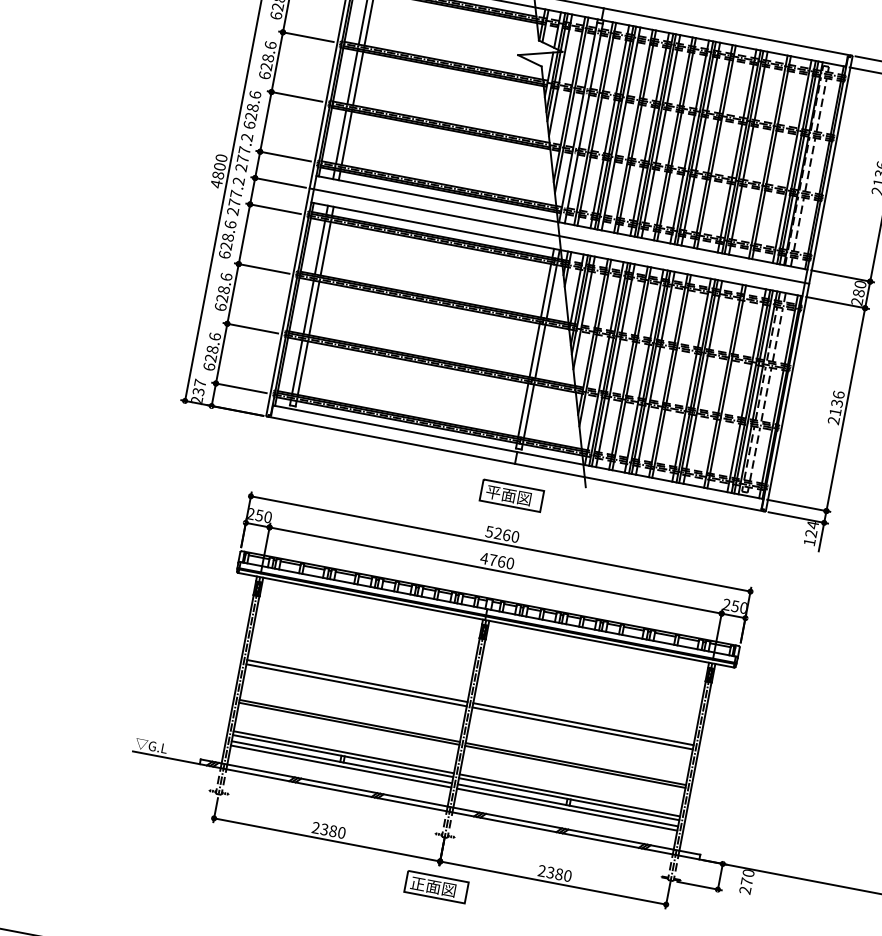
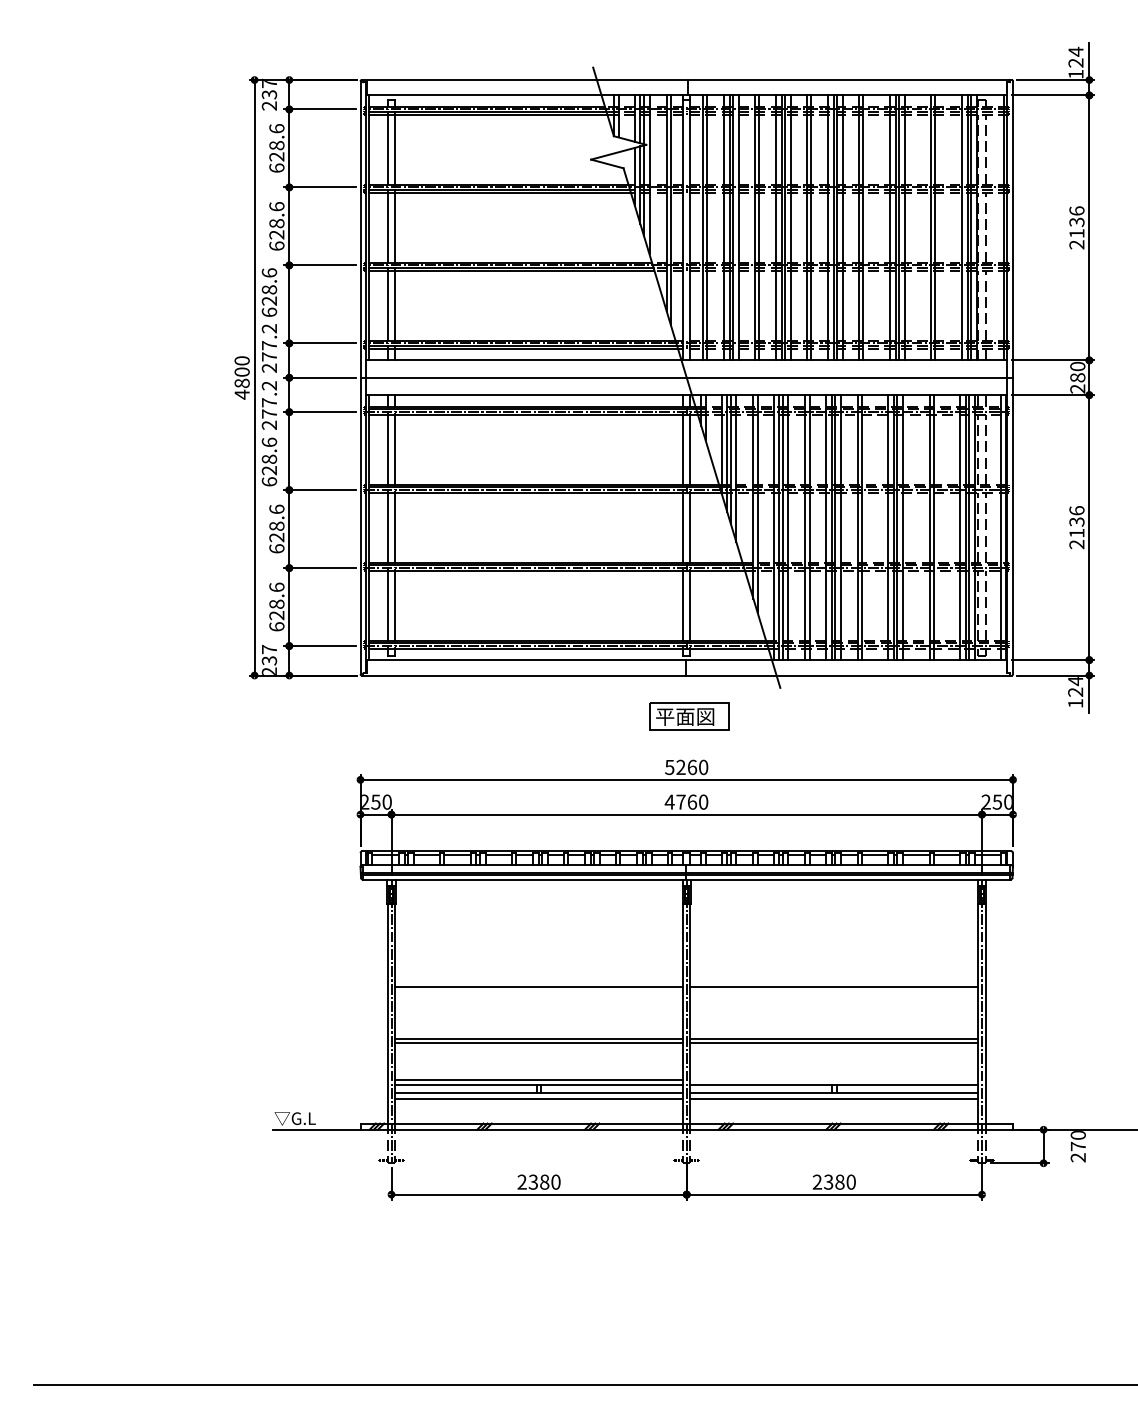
line: (356, 685) -> (539, 992), removed
line: (582, 728) -> (834, 992), removed
line: (569, 795) -> (834, 1080), removed
part: (436, 886) -> (688, 1227), removed

